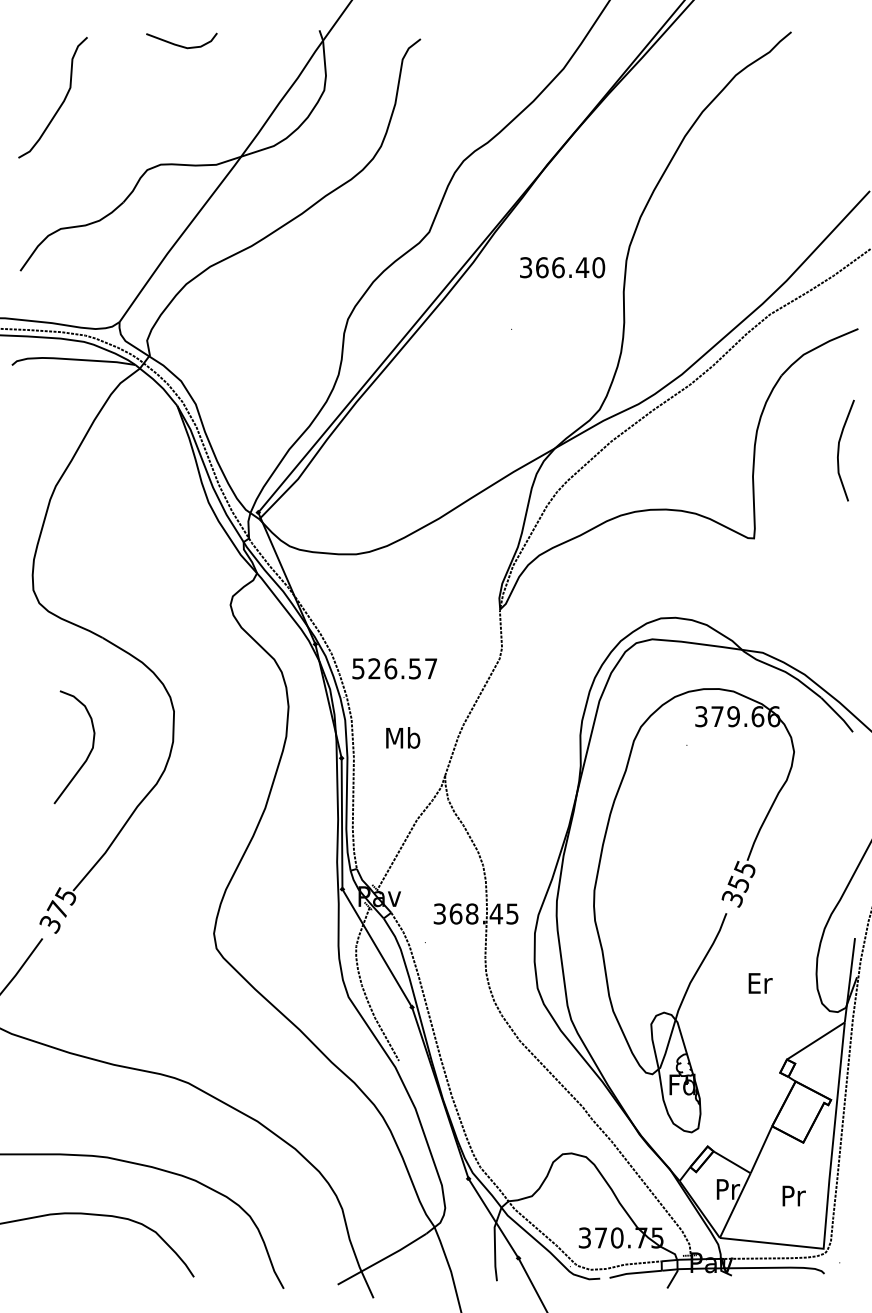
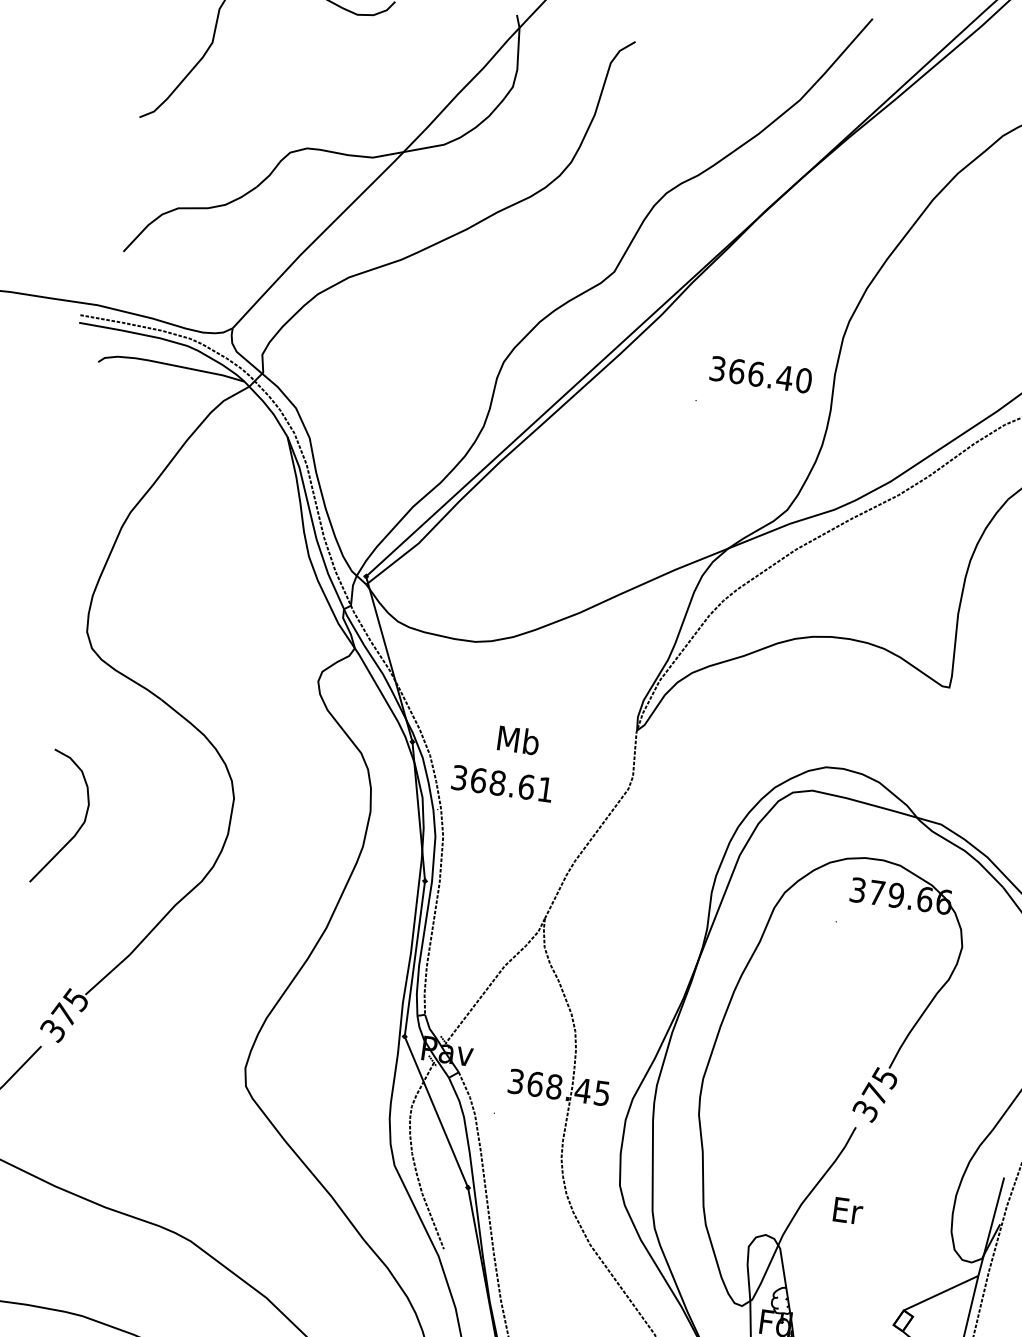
text: (562, 267) -> (761, 374), moved
text: (395, 668) -> (503, 783), 526.57 -> 368.61
text: (403, 737) -> (519, 739), moved
curve: (87, 755) -> (76, 830), moved
text: (737, 883) -> (873, 1093), 355 -> 375
text: (760, 983) -> (848, 1211), moved

